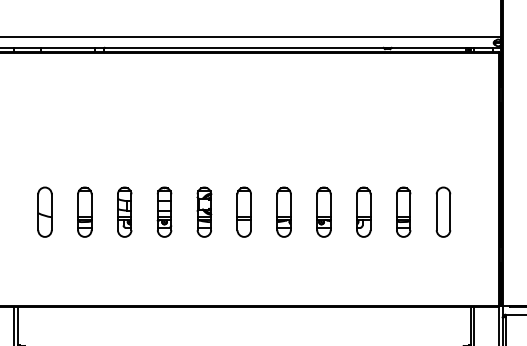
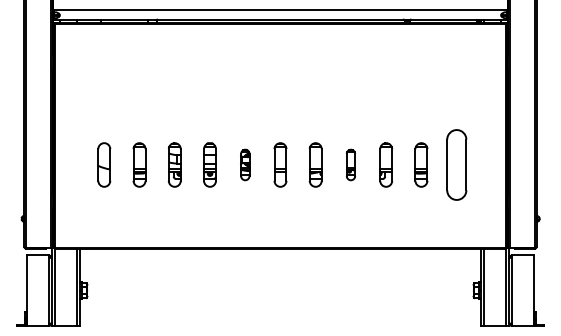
part: (204, 211) -> (245, 164), size x0.7
part: (323, 211) -> (350, 164), size x0.7
part: (443, 211) -> (456, 164), size x1.6

